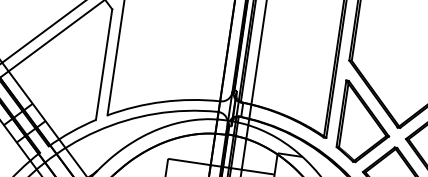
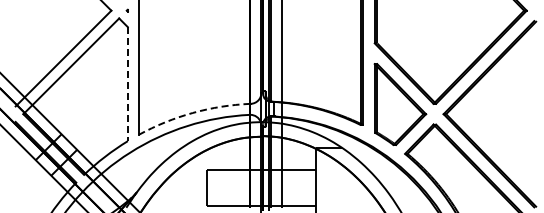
line: (103, 64) -> (127, 84), solid -> dashed
arc: (162, 101) -> (192, 112), solid -> dashed

